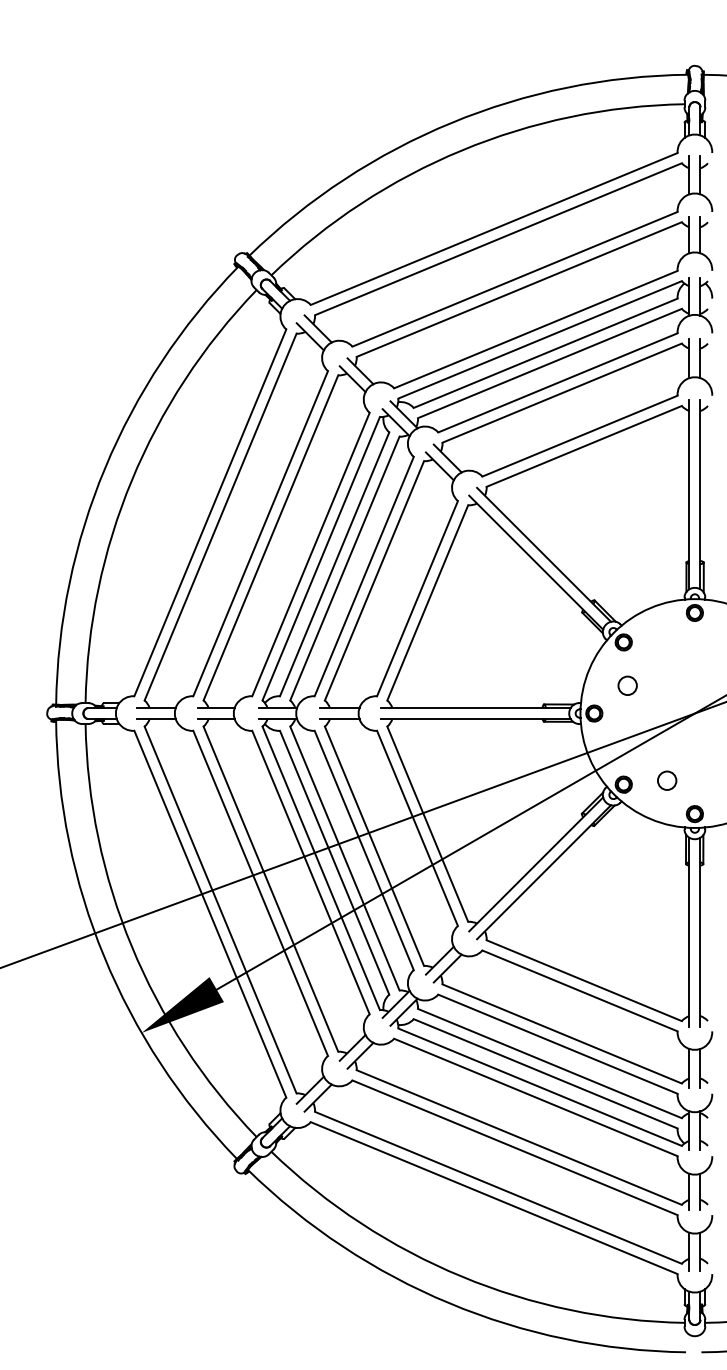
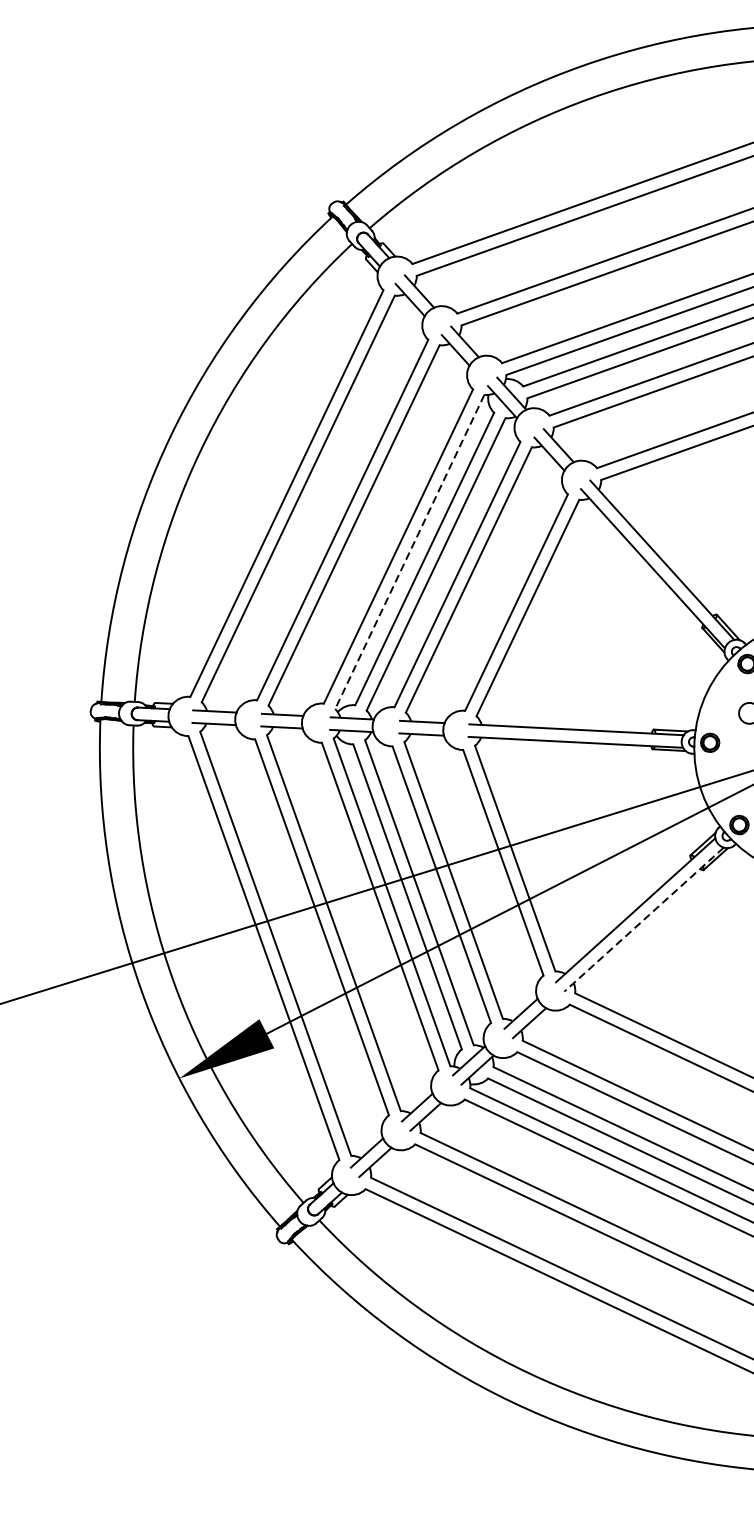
line: (321, 559) -> (410, 552), solid -> dashed
line: (544, 872) -> (644, 919), solid -> dashed

